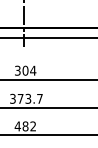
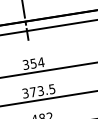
text: (25, 70) -> (33, 63), 304 -> 354
text: (39, 98) -> (51, 88), 373.7 -> 373.5

